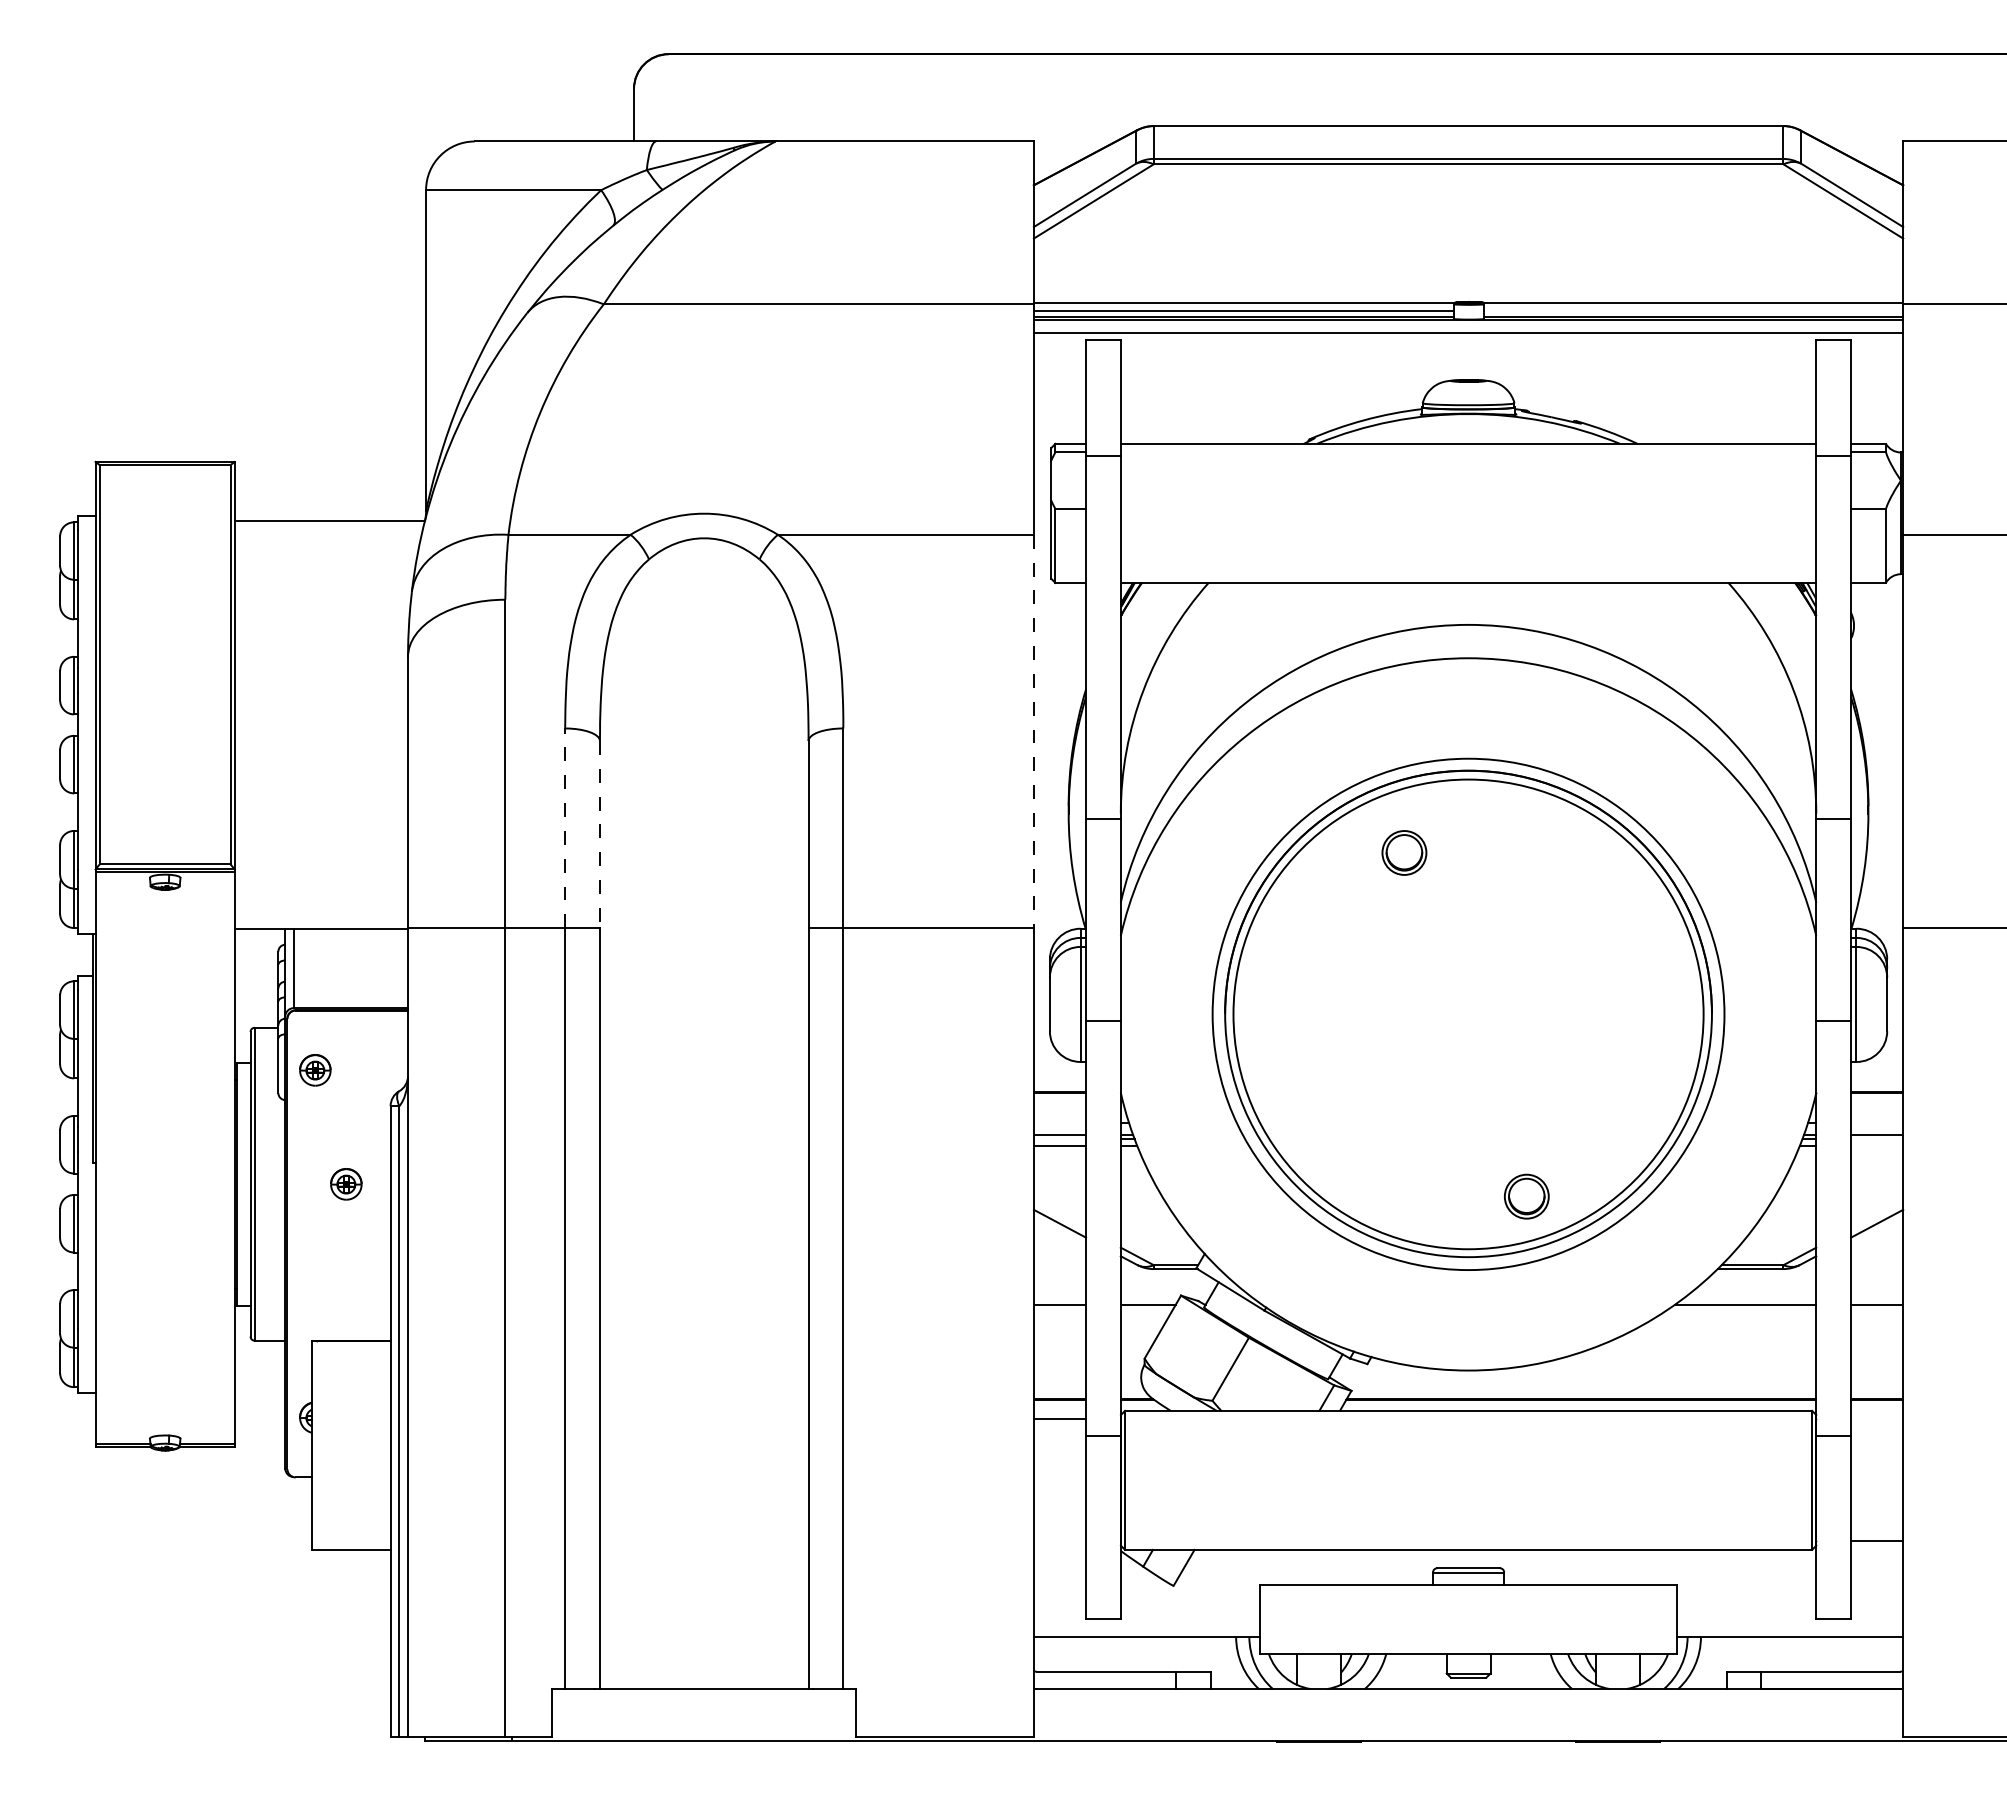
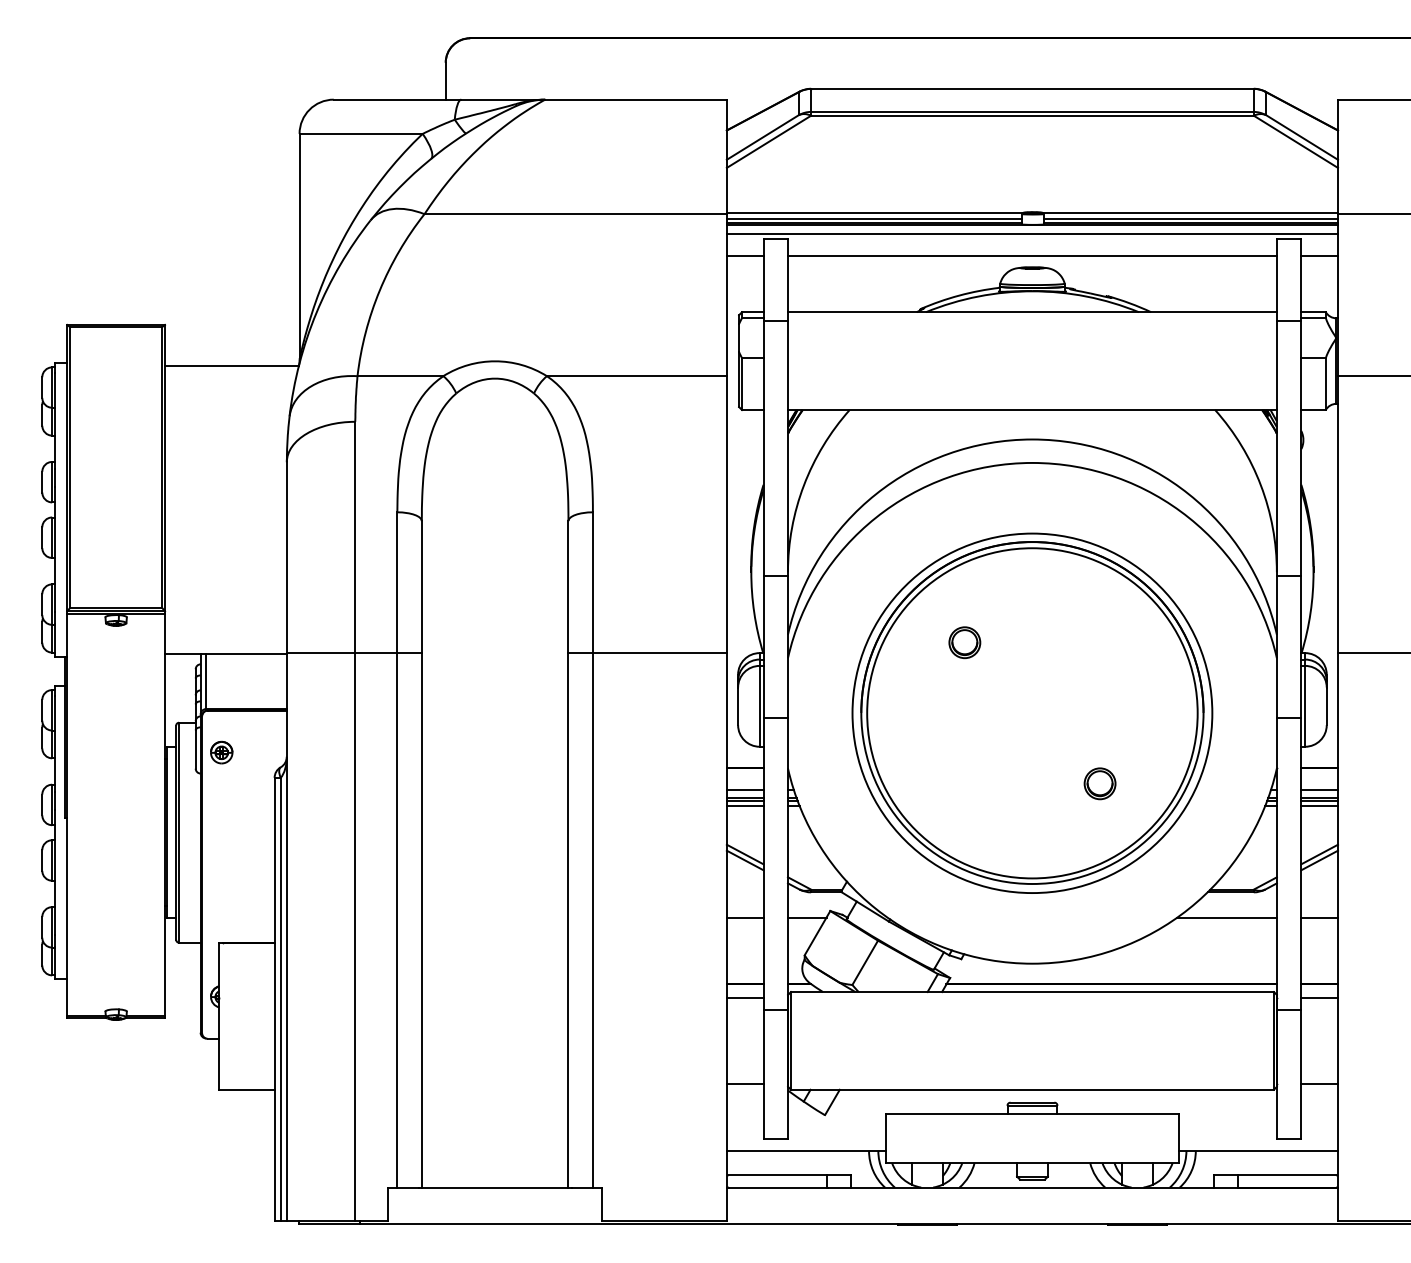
line: (1693, 310) -> (1190, 218), added
line: (1059, 363) -> (744, 255), added
line: (1468, 363) -> (1032, 255), added
line: (1877, 363) -> (1319, 255), added
line: (1033, 731) -> (726, 514), dashed -> solid
line: (565, 828) -> (397, 582), dashed -> solid
line: (599, 834) -> (421, 586), dashed -> solid
part: (1404, 852) -> (964, 642), moved
line: (1059, 1123) -> (744, 790), added
line: (1877, 1123) -> (1319, 790), added
line: (1059, 1138) -> (744, 800), added
line: (1877, 1138) -> (1319, 800), added
line: (1877, 1145) -> (1319, 805), added
part: (346, 1184) -> (243, 832), removed
part: (1526, 1196) -> (1099, 783), moved
line: (1059, 1215) -> (744, 854), added
line: (1877, 1215) -> (1319, 854), added
line: (1877, 1419) -> (1319, 998), added
line: (1059, 1541) -> (744, 1083), added

